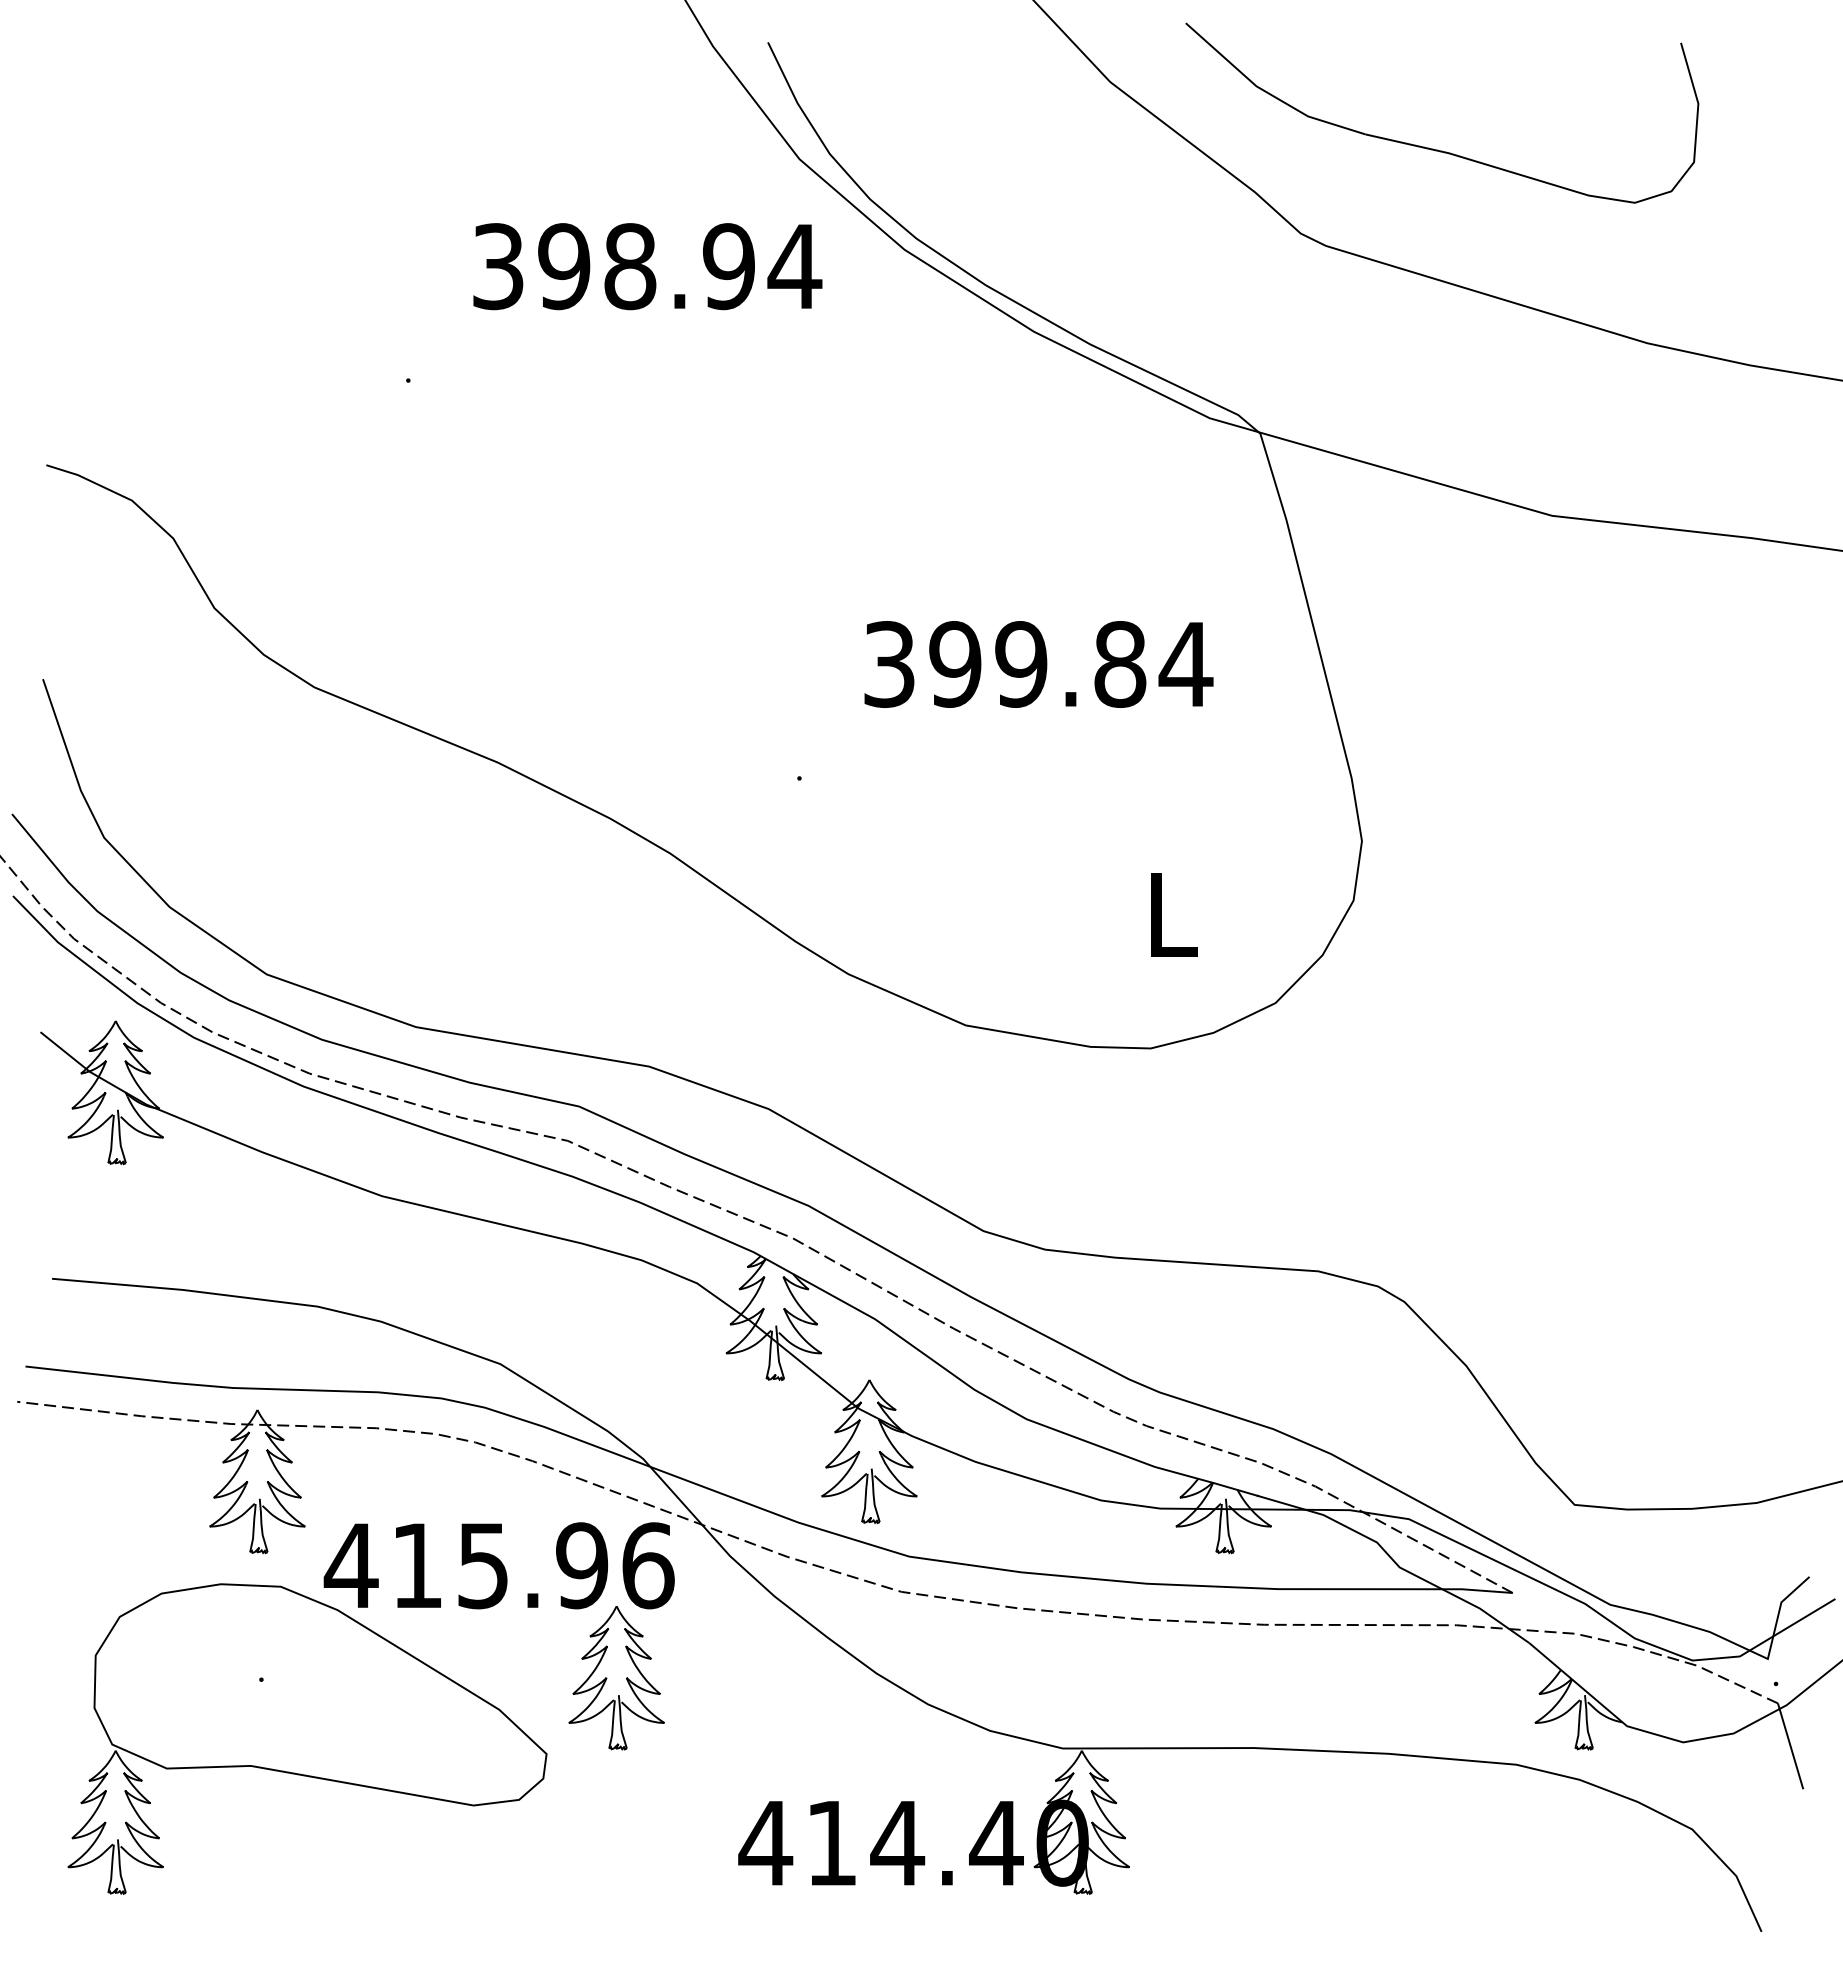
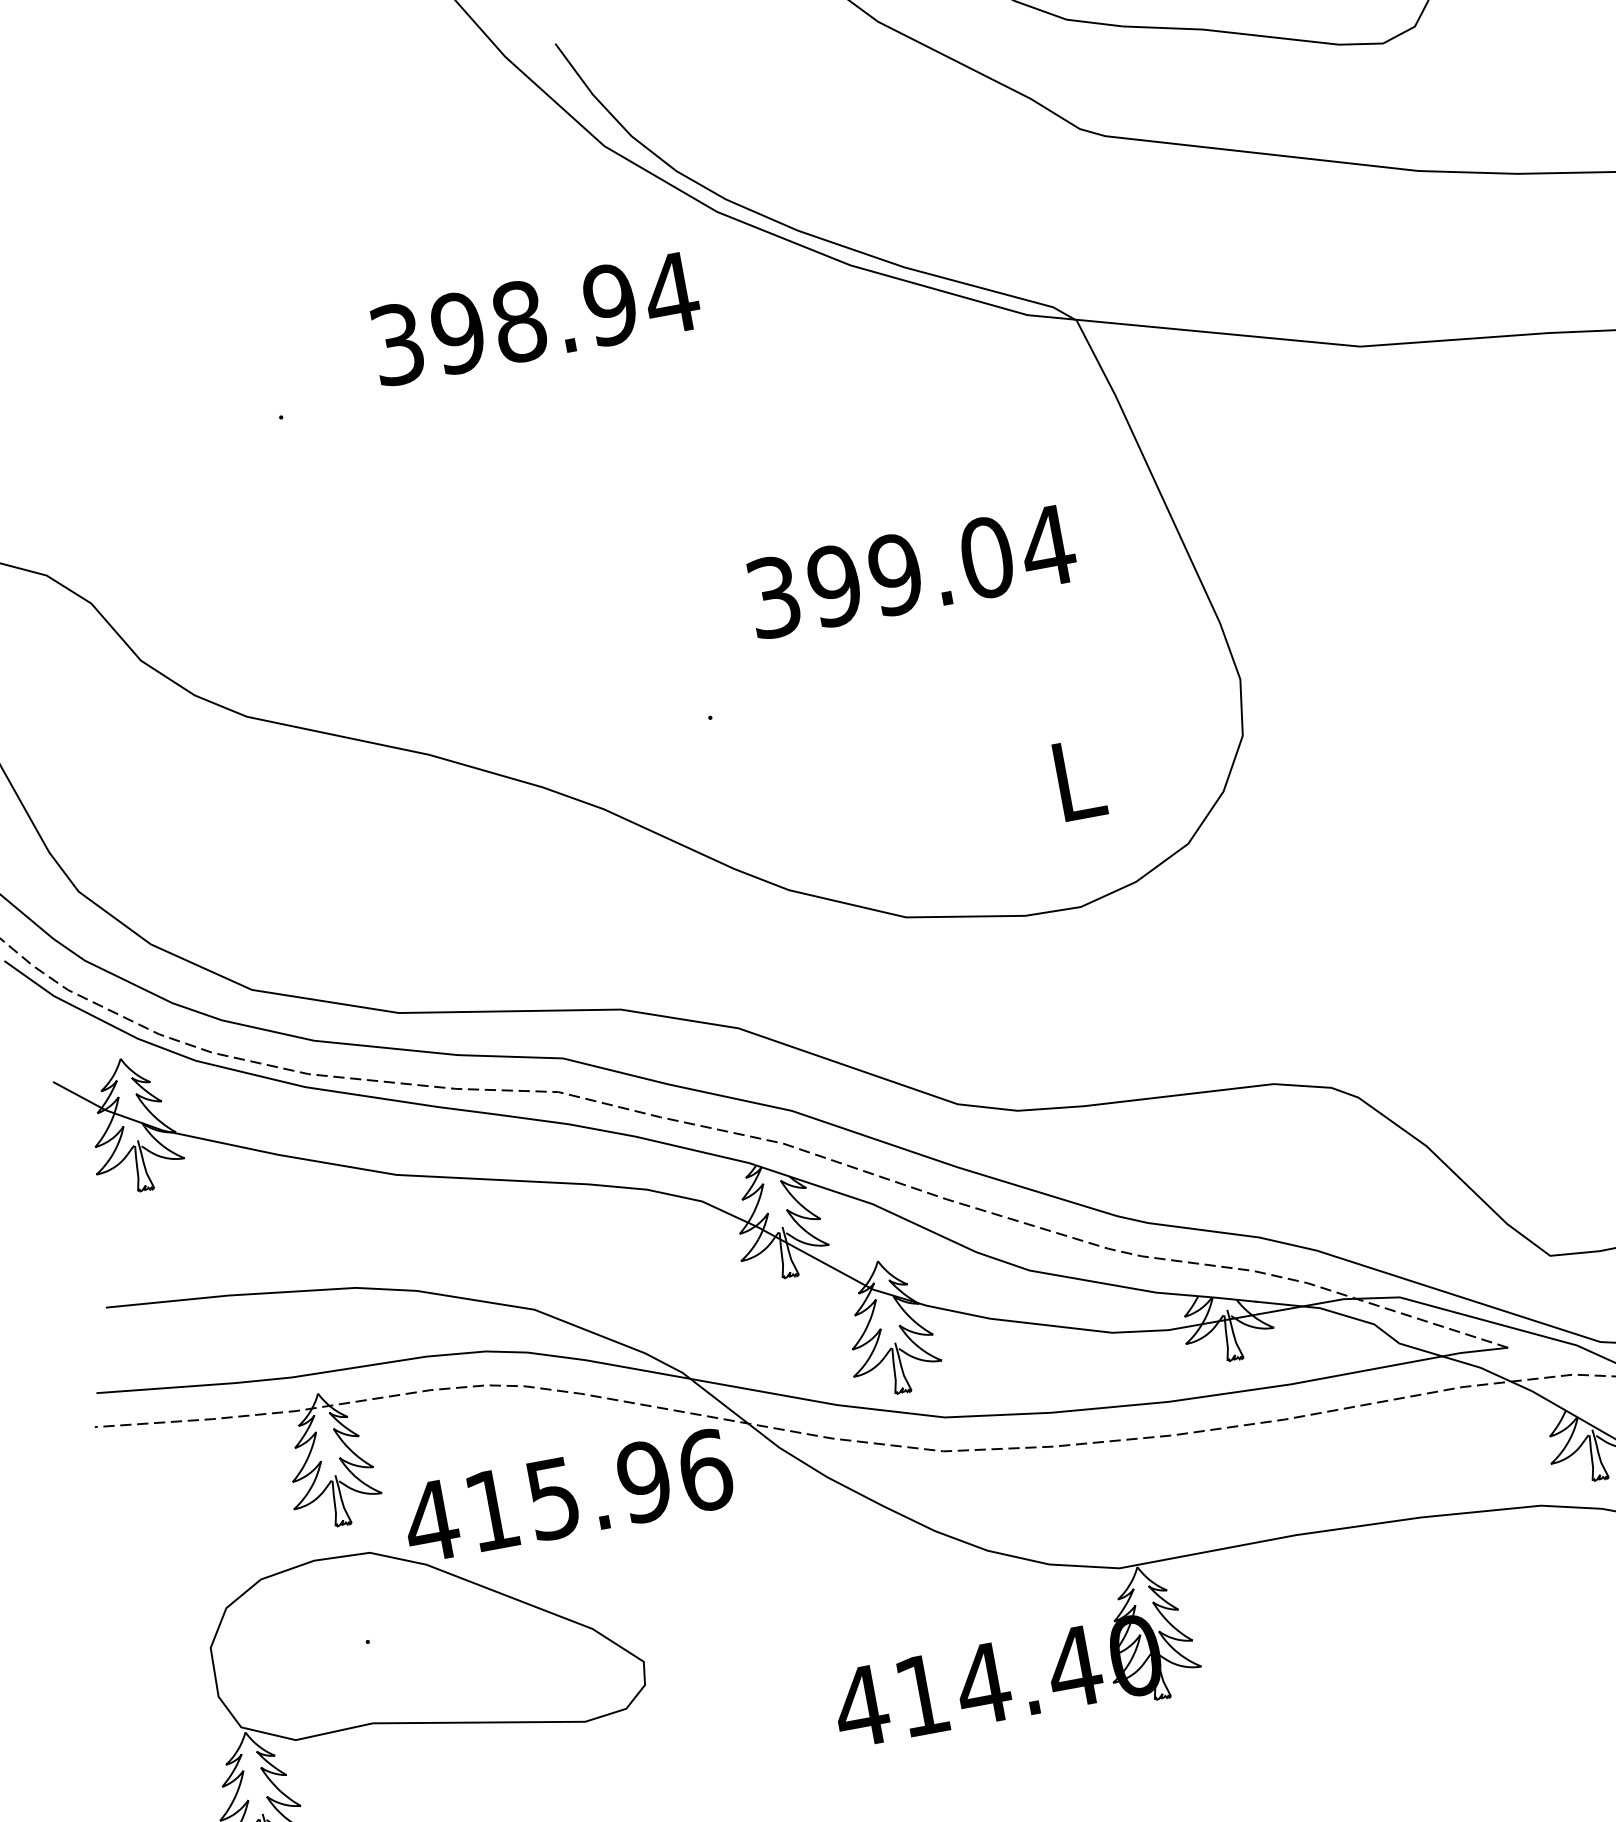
text: (647, 266) -> (535, 318), moved
text: (1120, 664) -> (987, 557), 399.84 -> 399.04
part: (616, 1678) -> (695, 1580), removed

